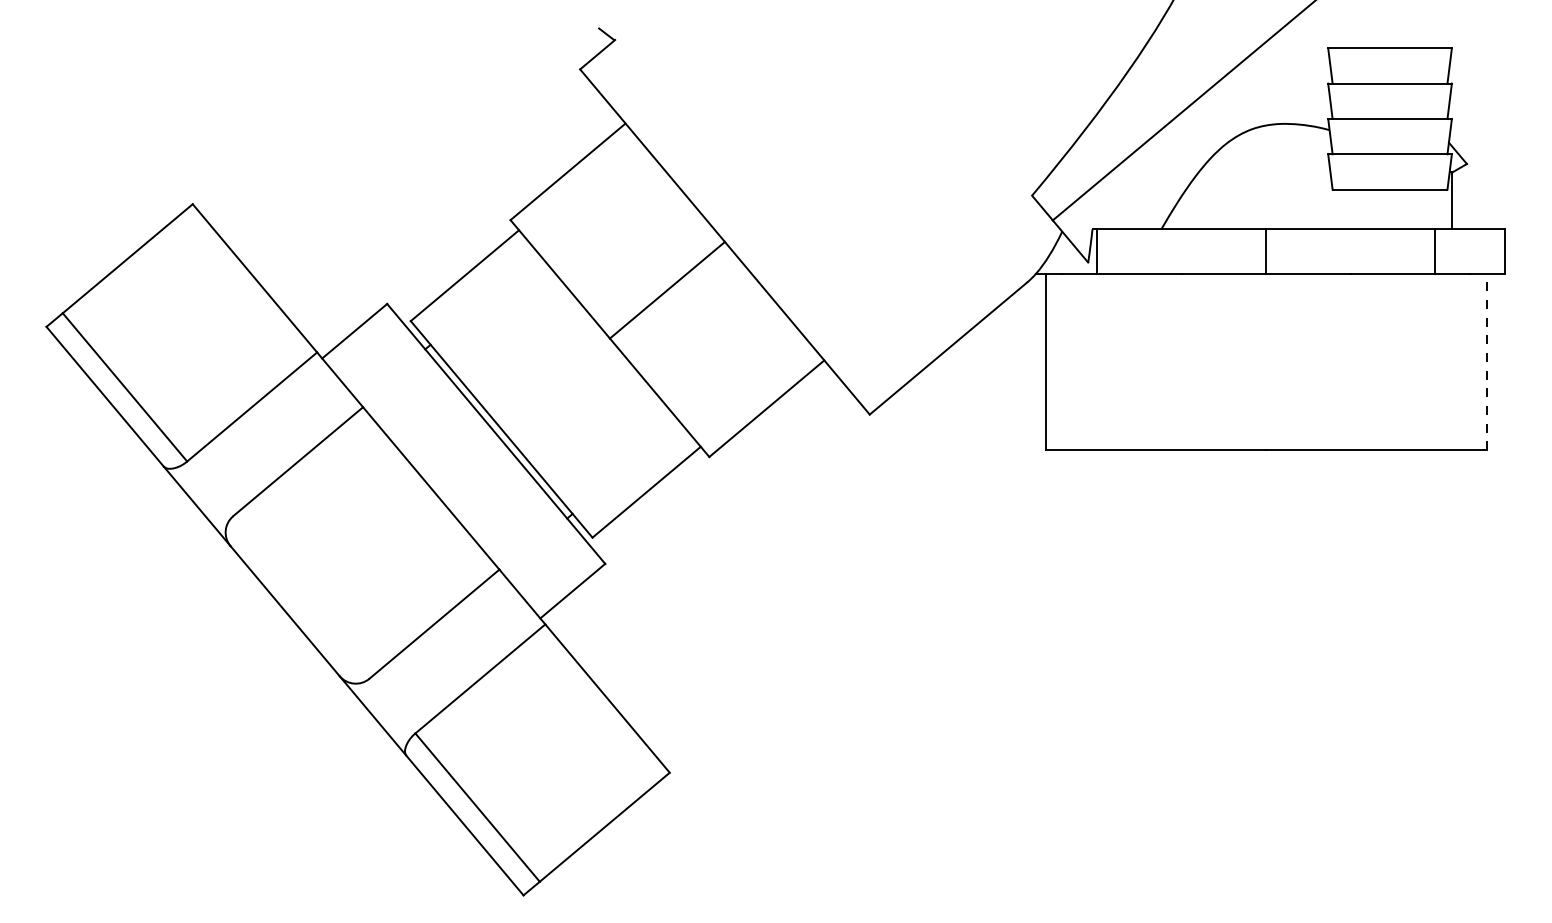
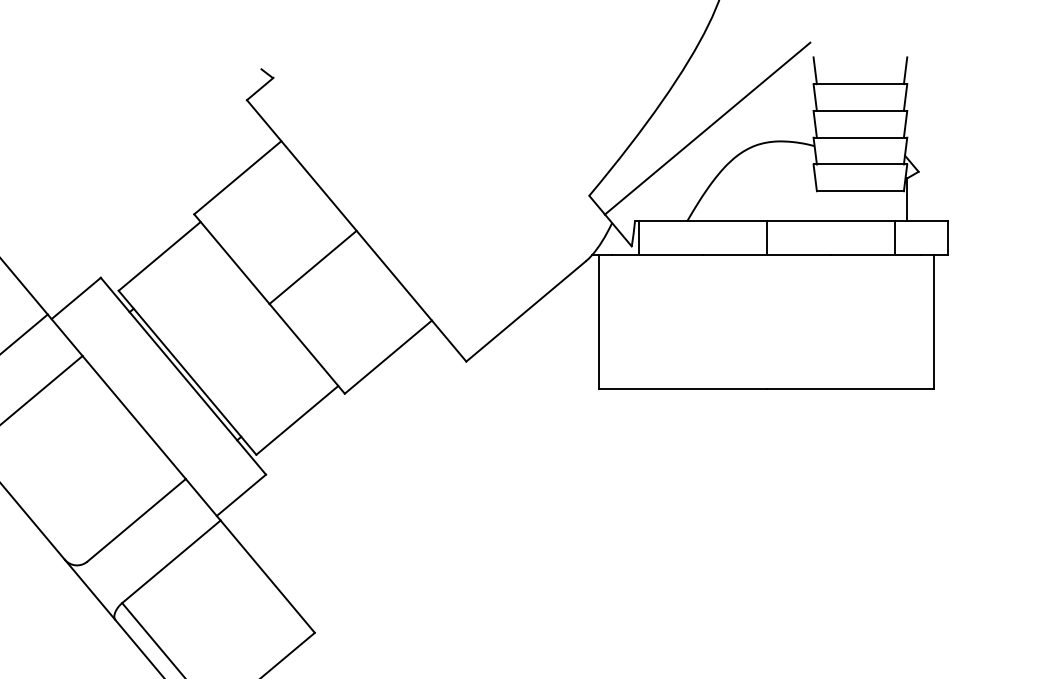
line: (1330, 30) -> (815, 70), added
line: (1449, 30) -> (905, 70), added
line: (1487, 361) -> (934, 321), dashed -> solid

